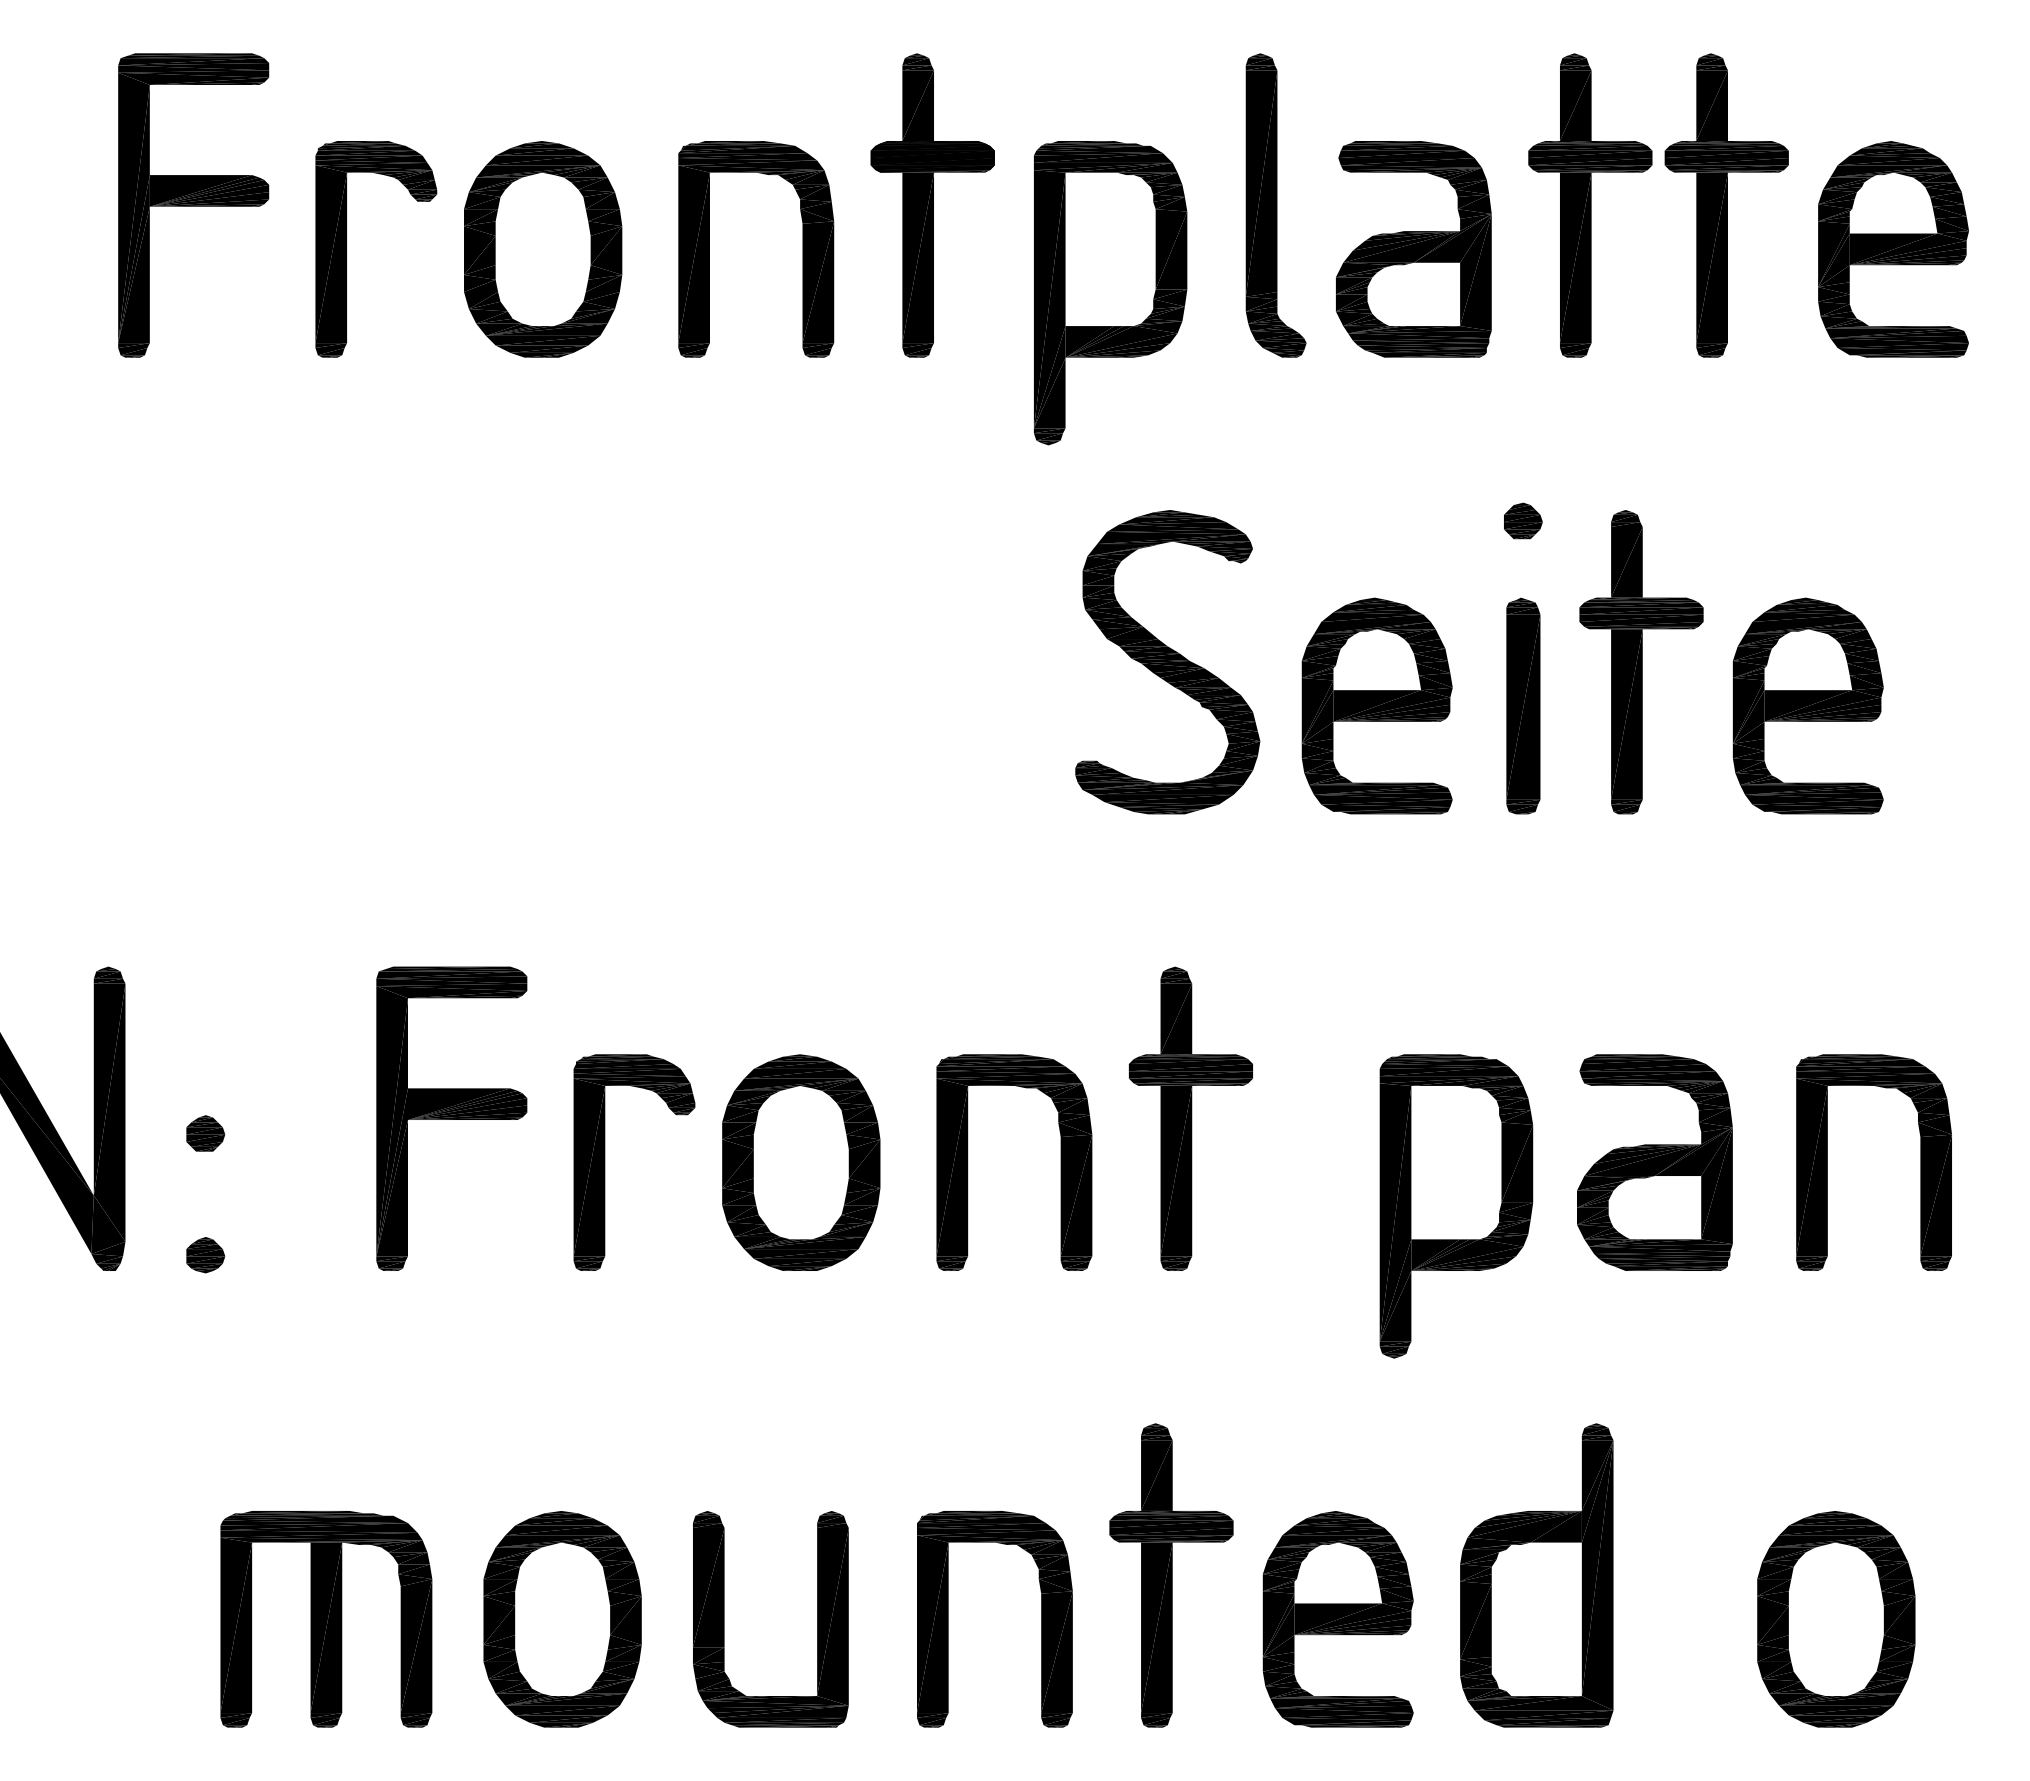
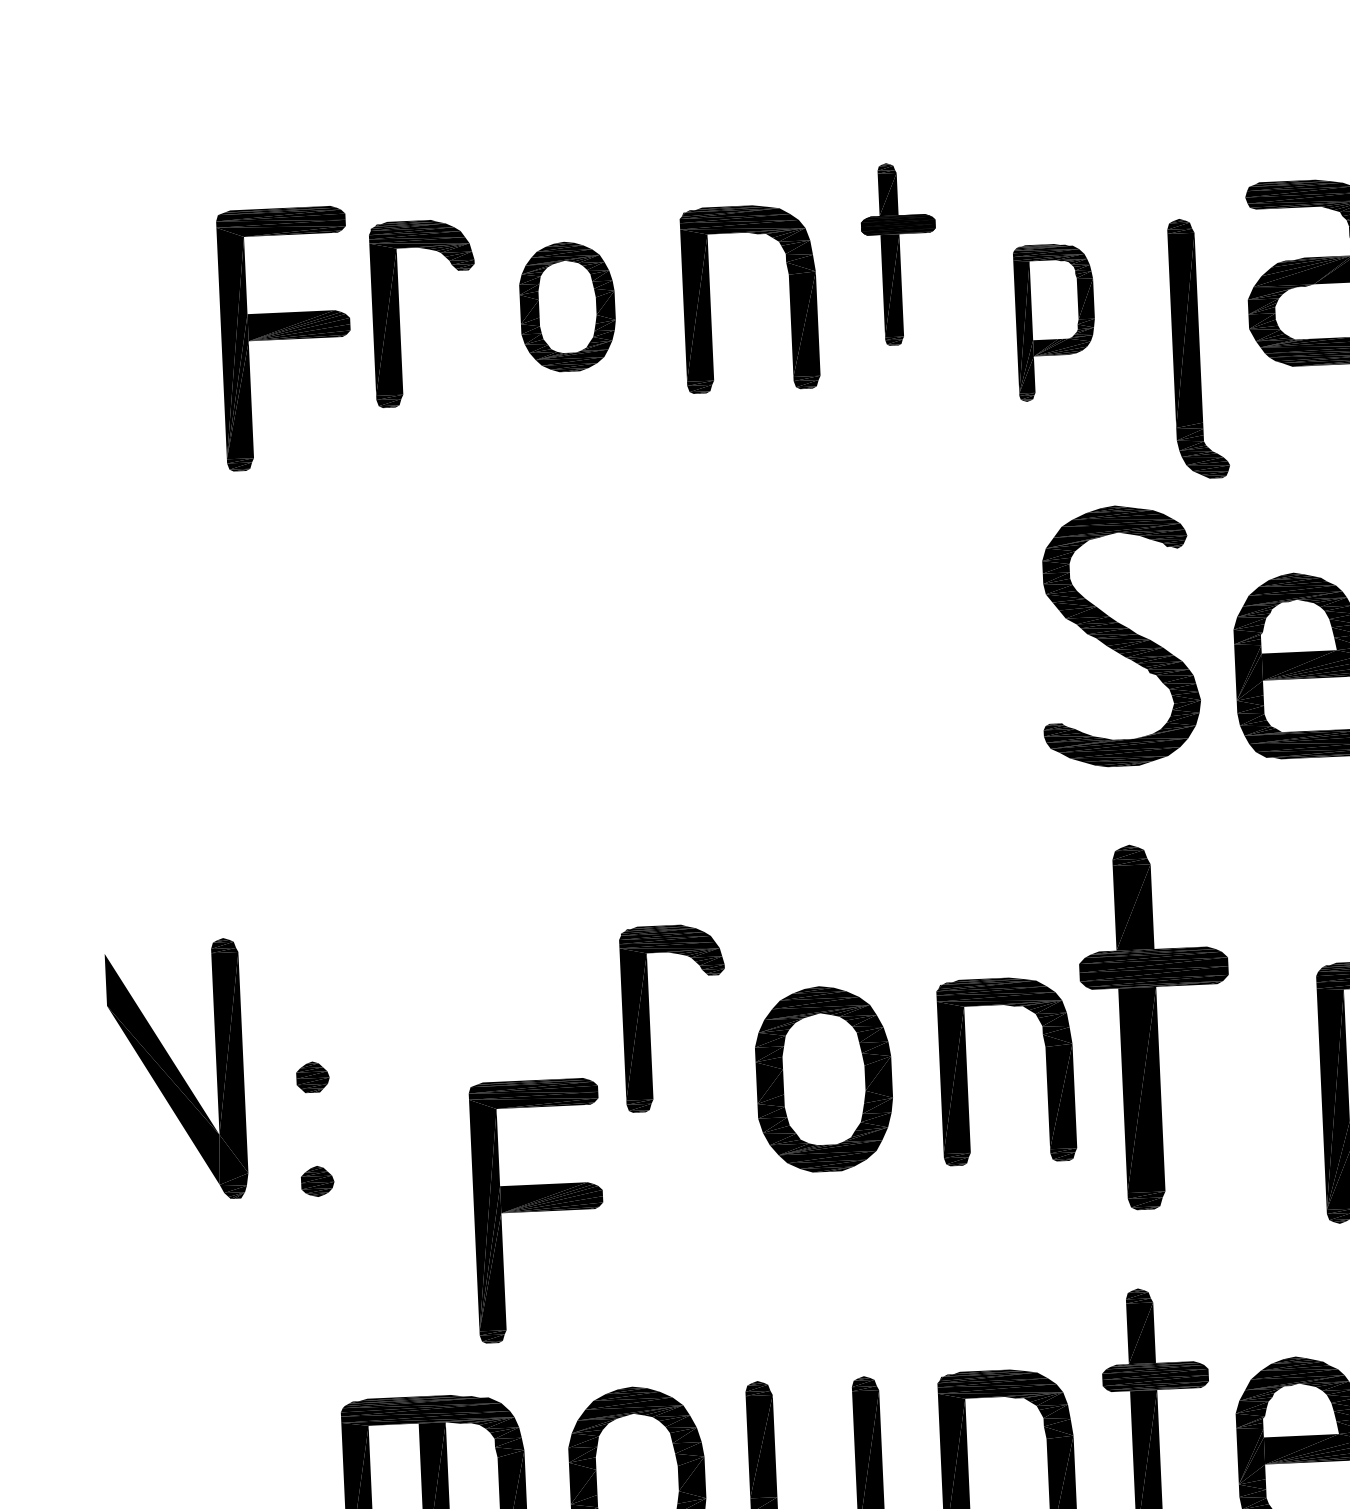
part: (193, 205) -> (286, 338), moved
part: (932, 205) -> (899, 254), size x0.7
part: (1275, 205) -> (1198, 348), moved
part: (543, 249) -> (567, 306), size x0.7
part: (1110, 293) -> (1055, 322), size x0.6
part: (451, 1118) -> (538, 1210), moved
part: (1190, 1118) -> (1155, 1026), size x1.4
part: (605, 1162) -> (650, 1019), moved

